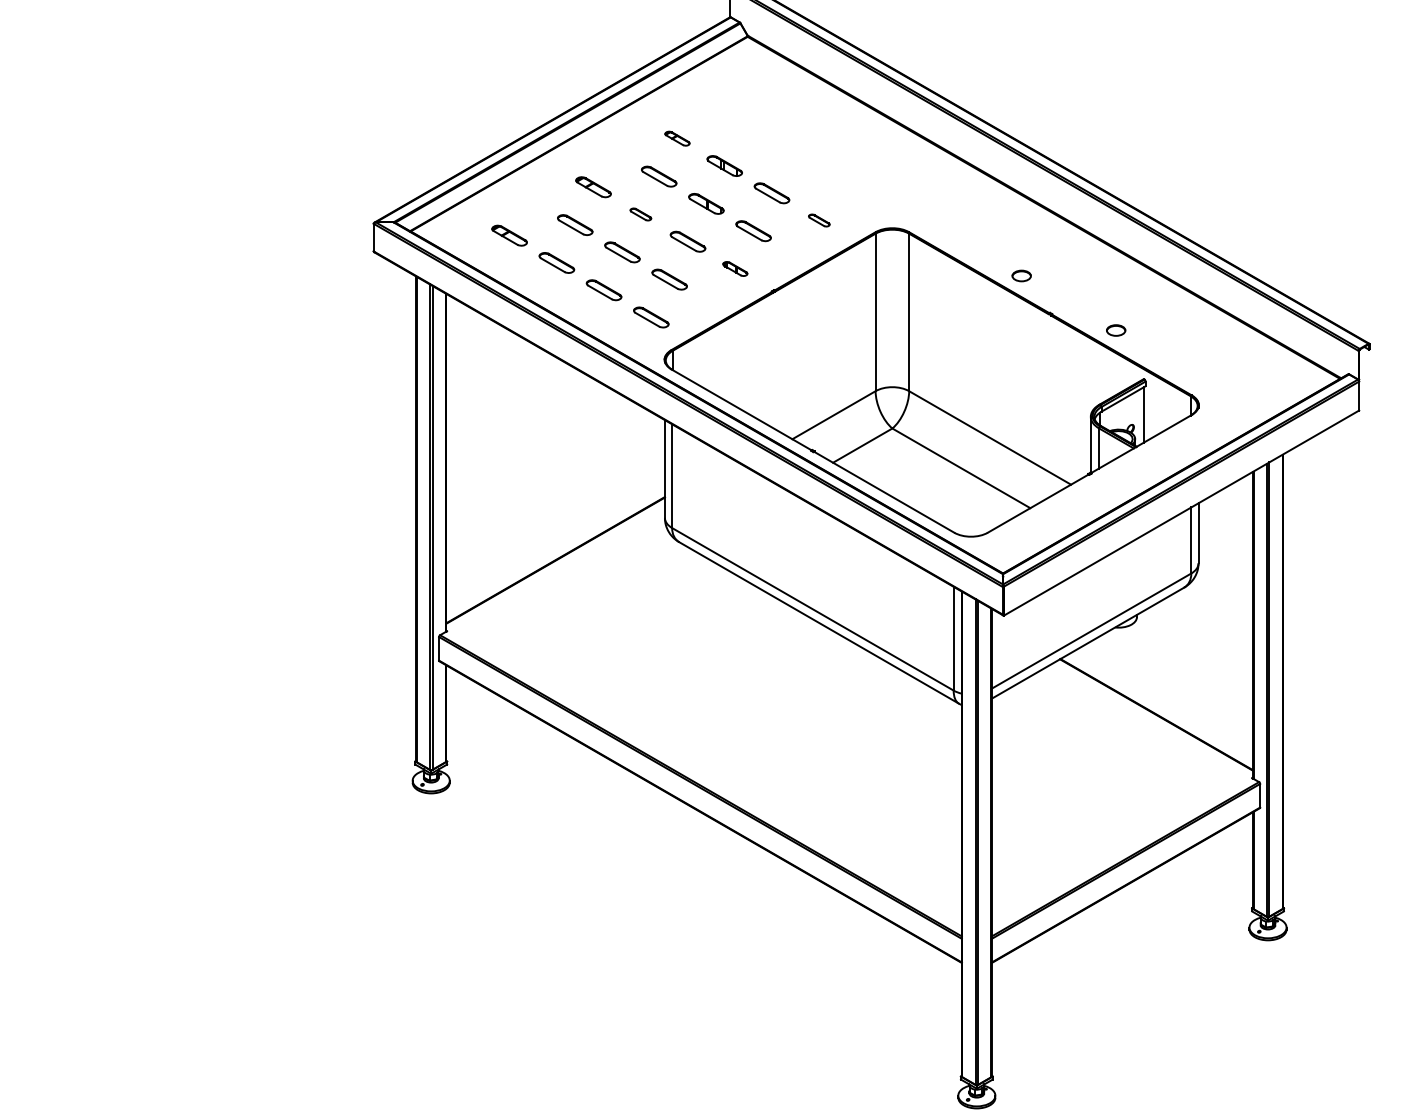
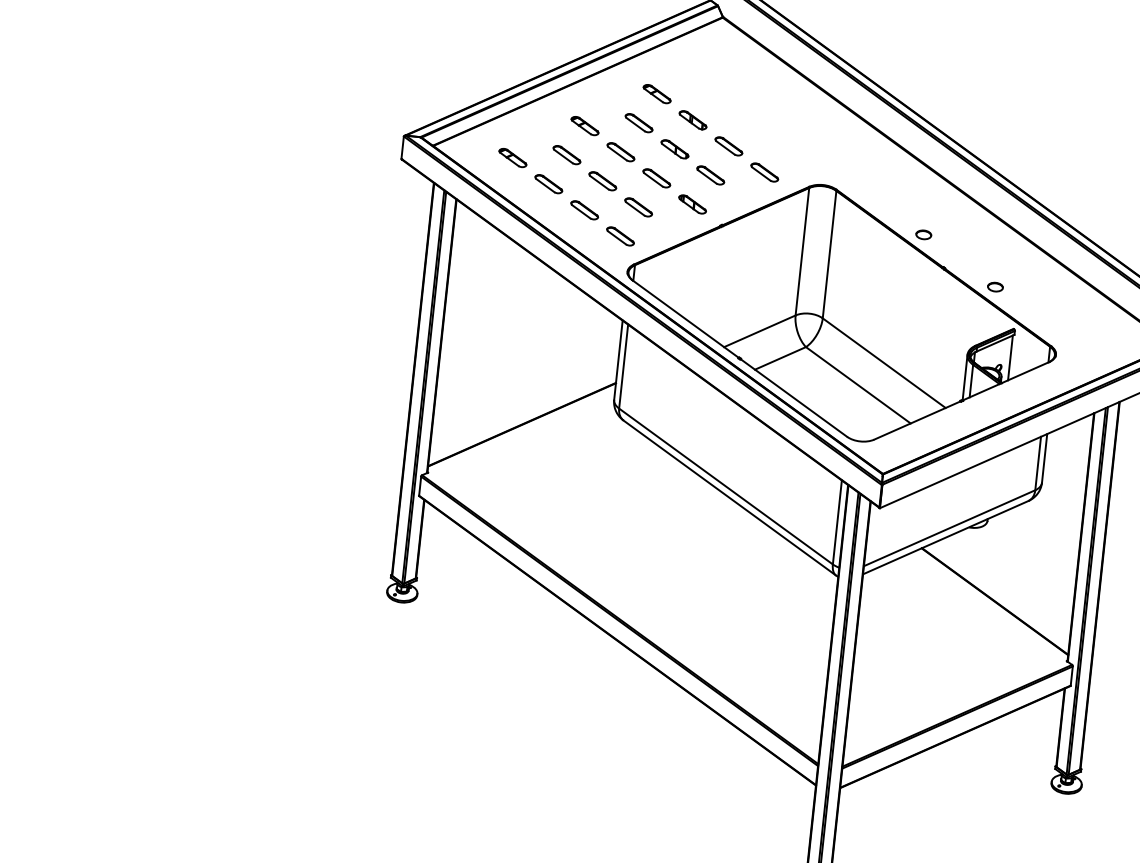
part: (677, 138) -> (657, 93), size x1.43
part: (640, 214) -> (620, 152), size x1.67
part: (819, 220) -> (764, 172), size x1.67
part: (735, 268) -> (692, 204), size x1.43

